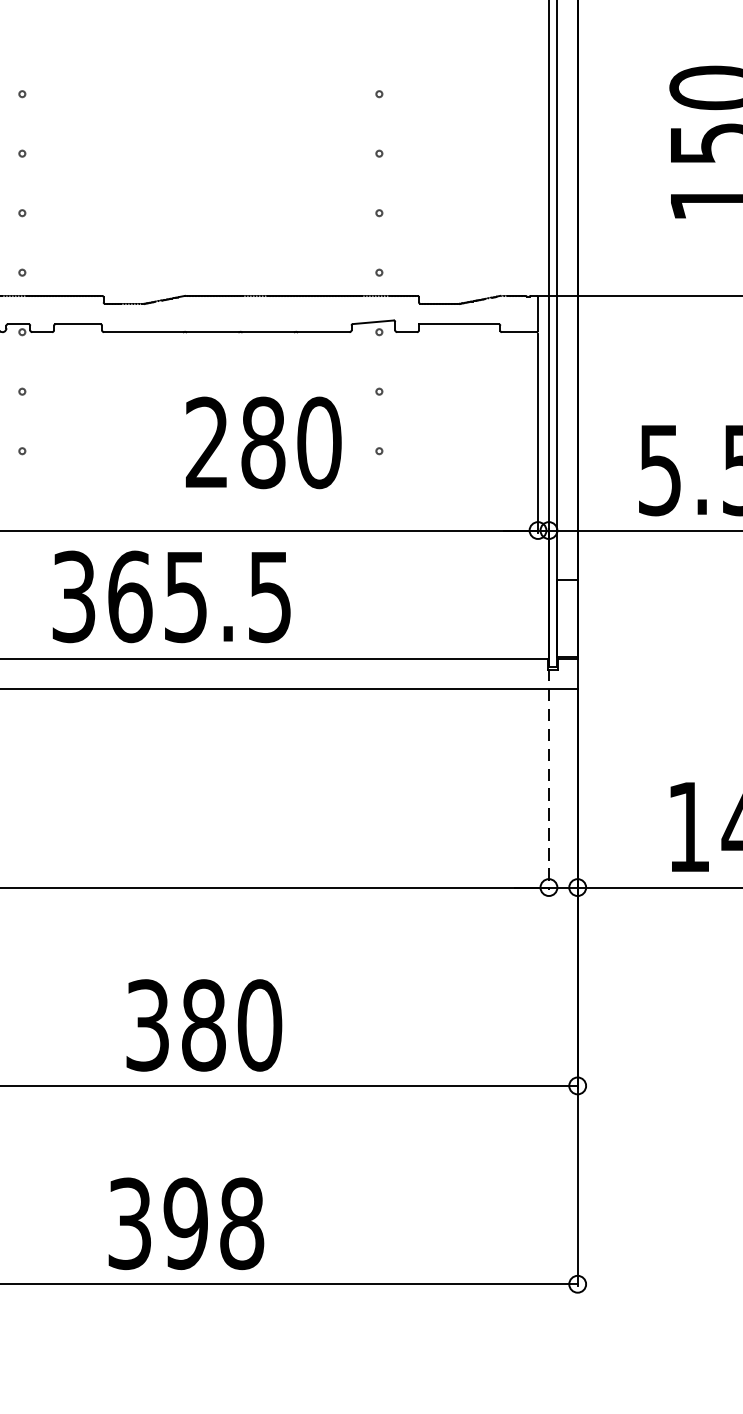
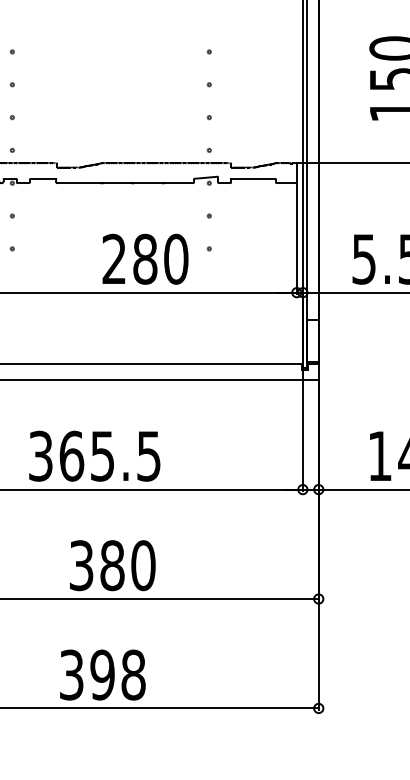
text: (263, 441) -> (145, 258), moved
text: (171, 595) -> (94, 455), moved
line: (548, 778) -> (302, 429), dashed -> solid

